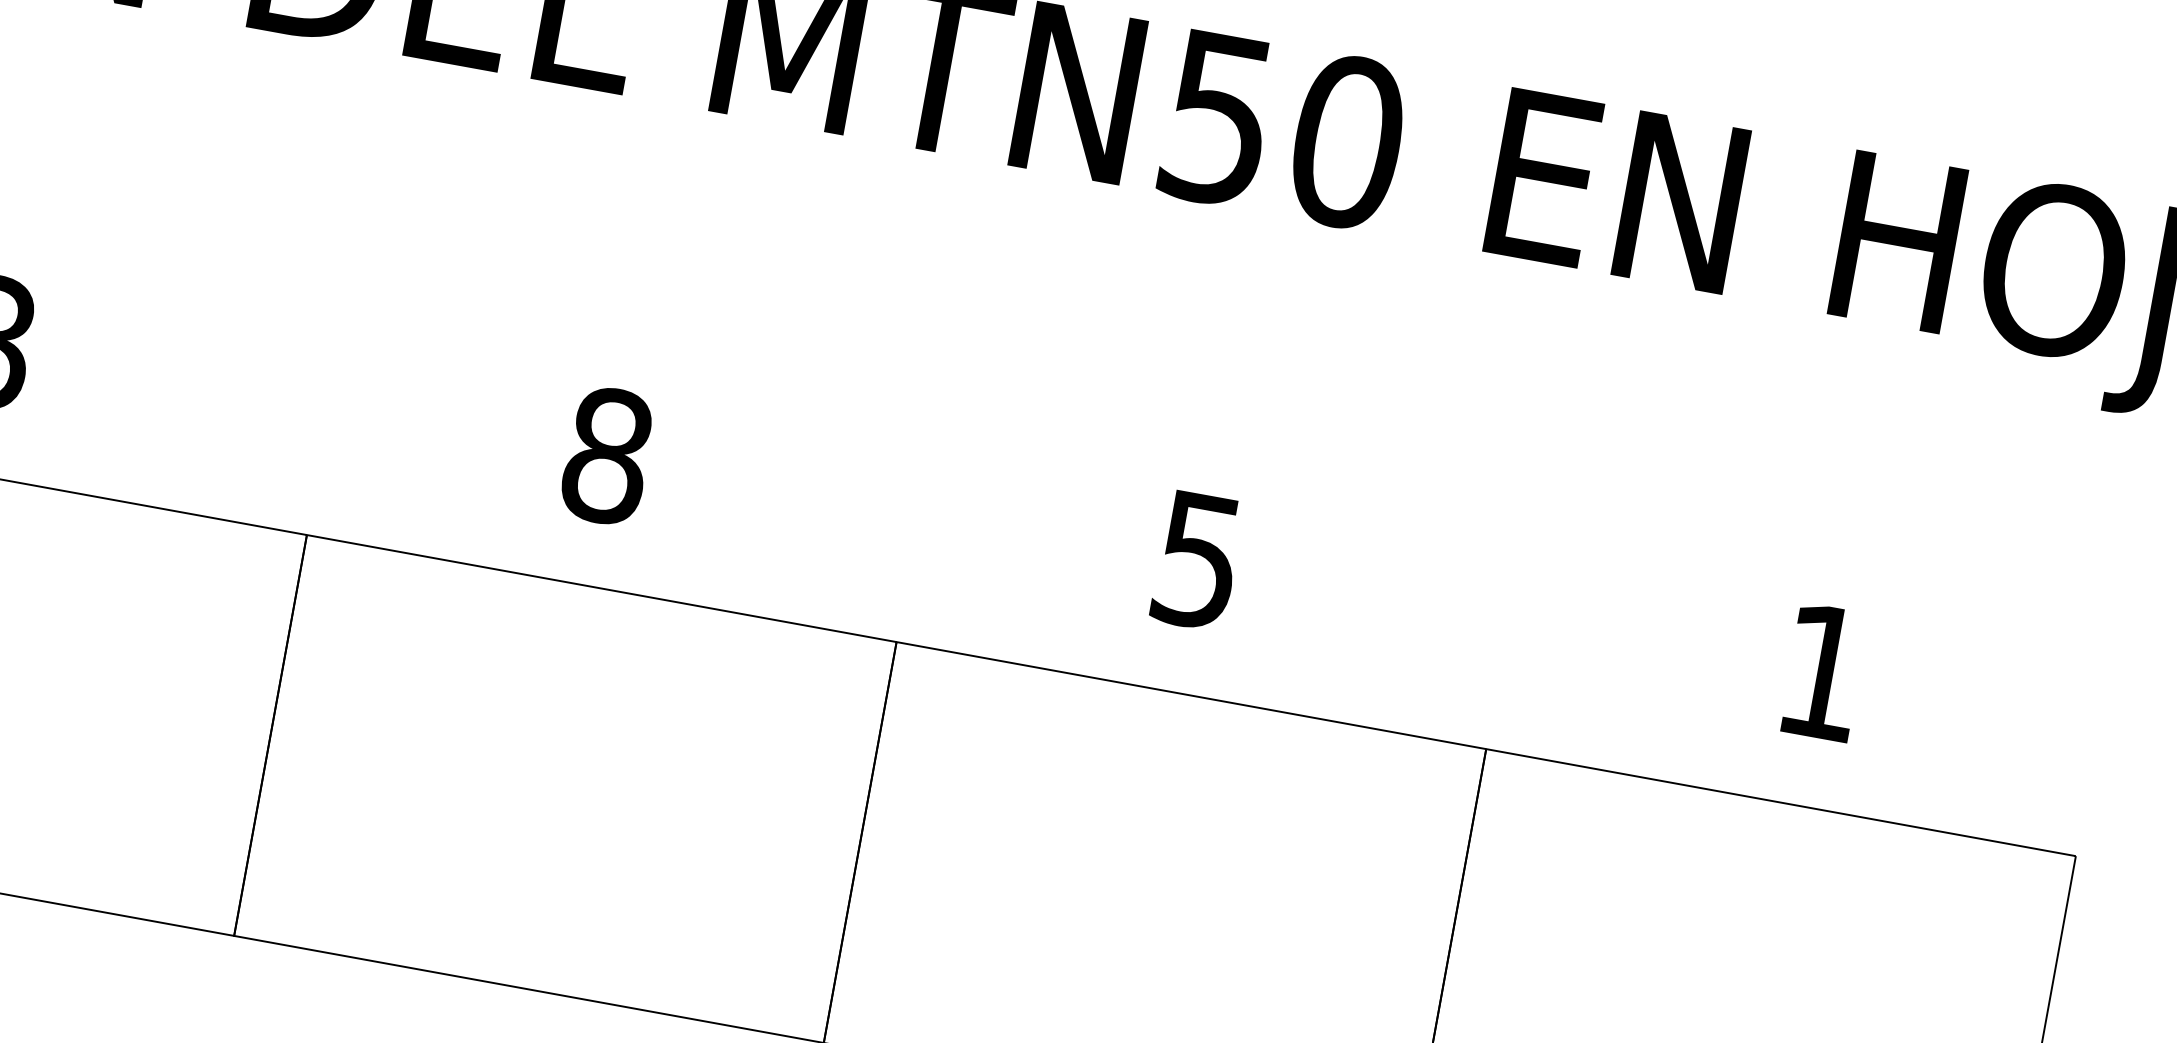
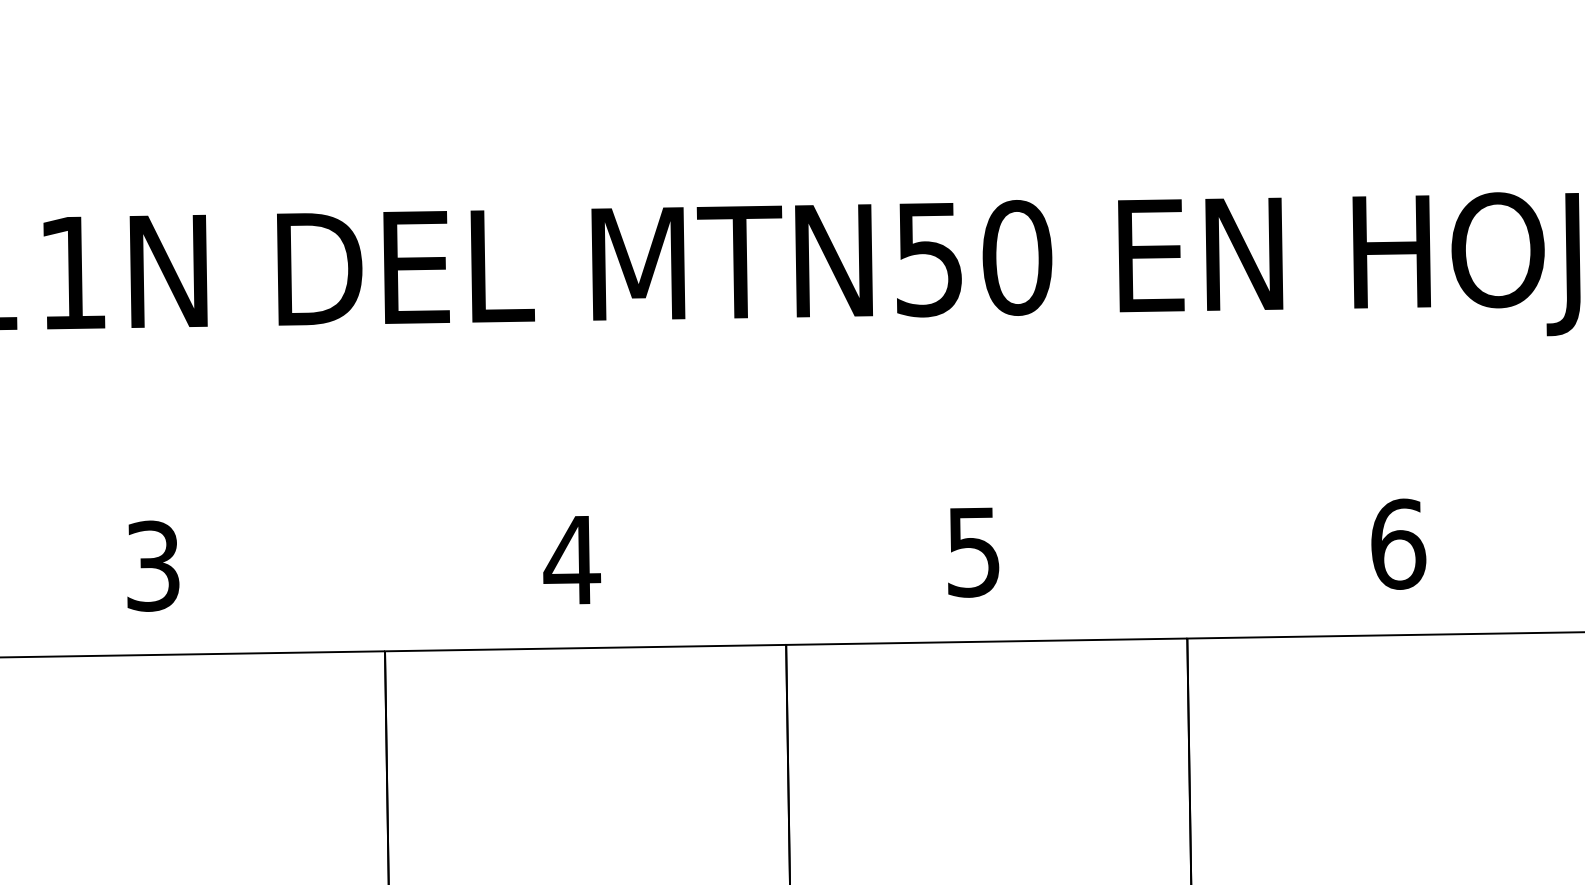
text: (608, 454) -> (572, 559), 8 -> 4
text: (1823, 671) -> (1398, 543), 1 -> 6

